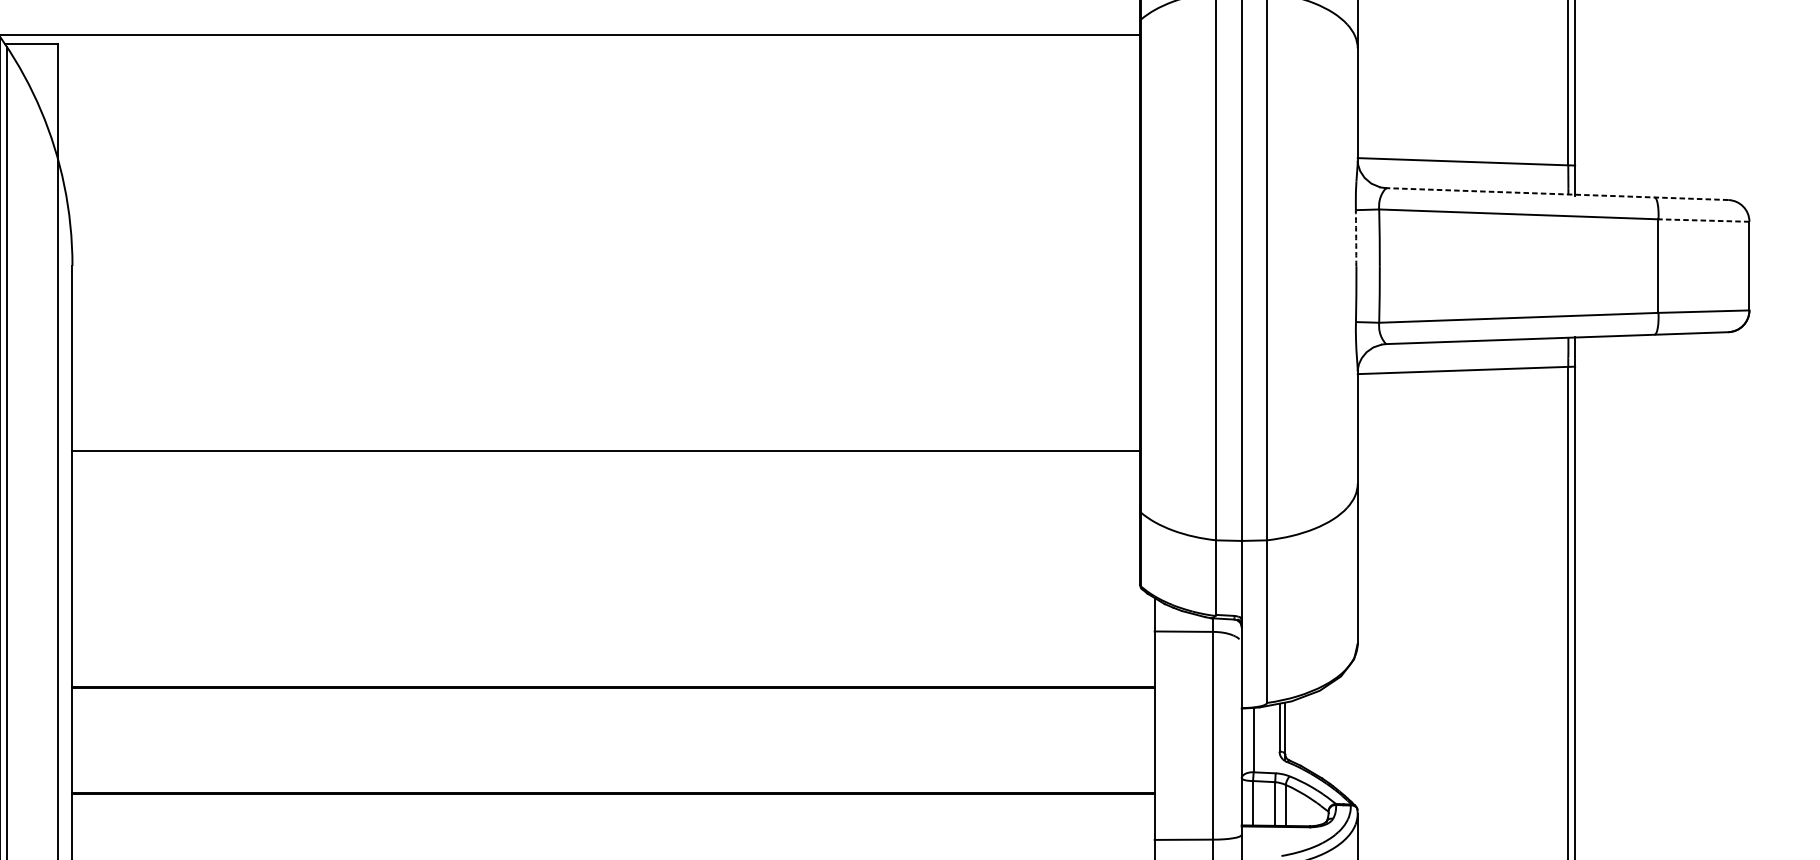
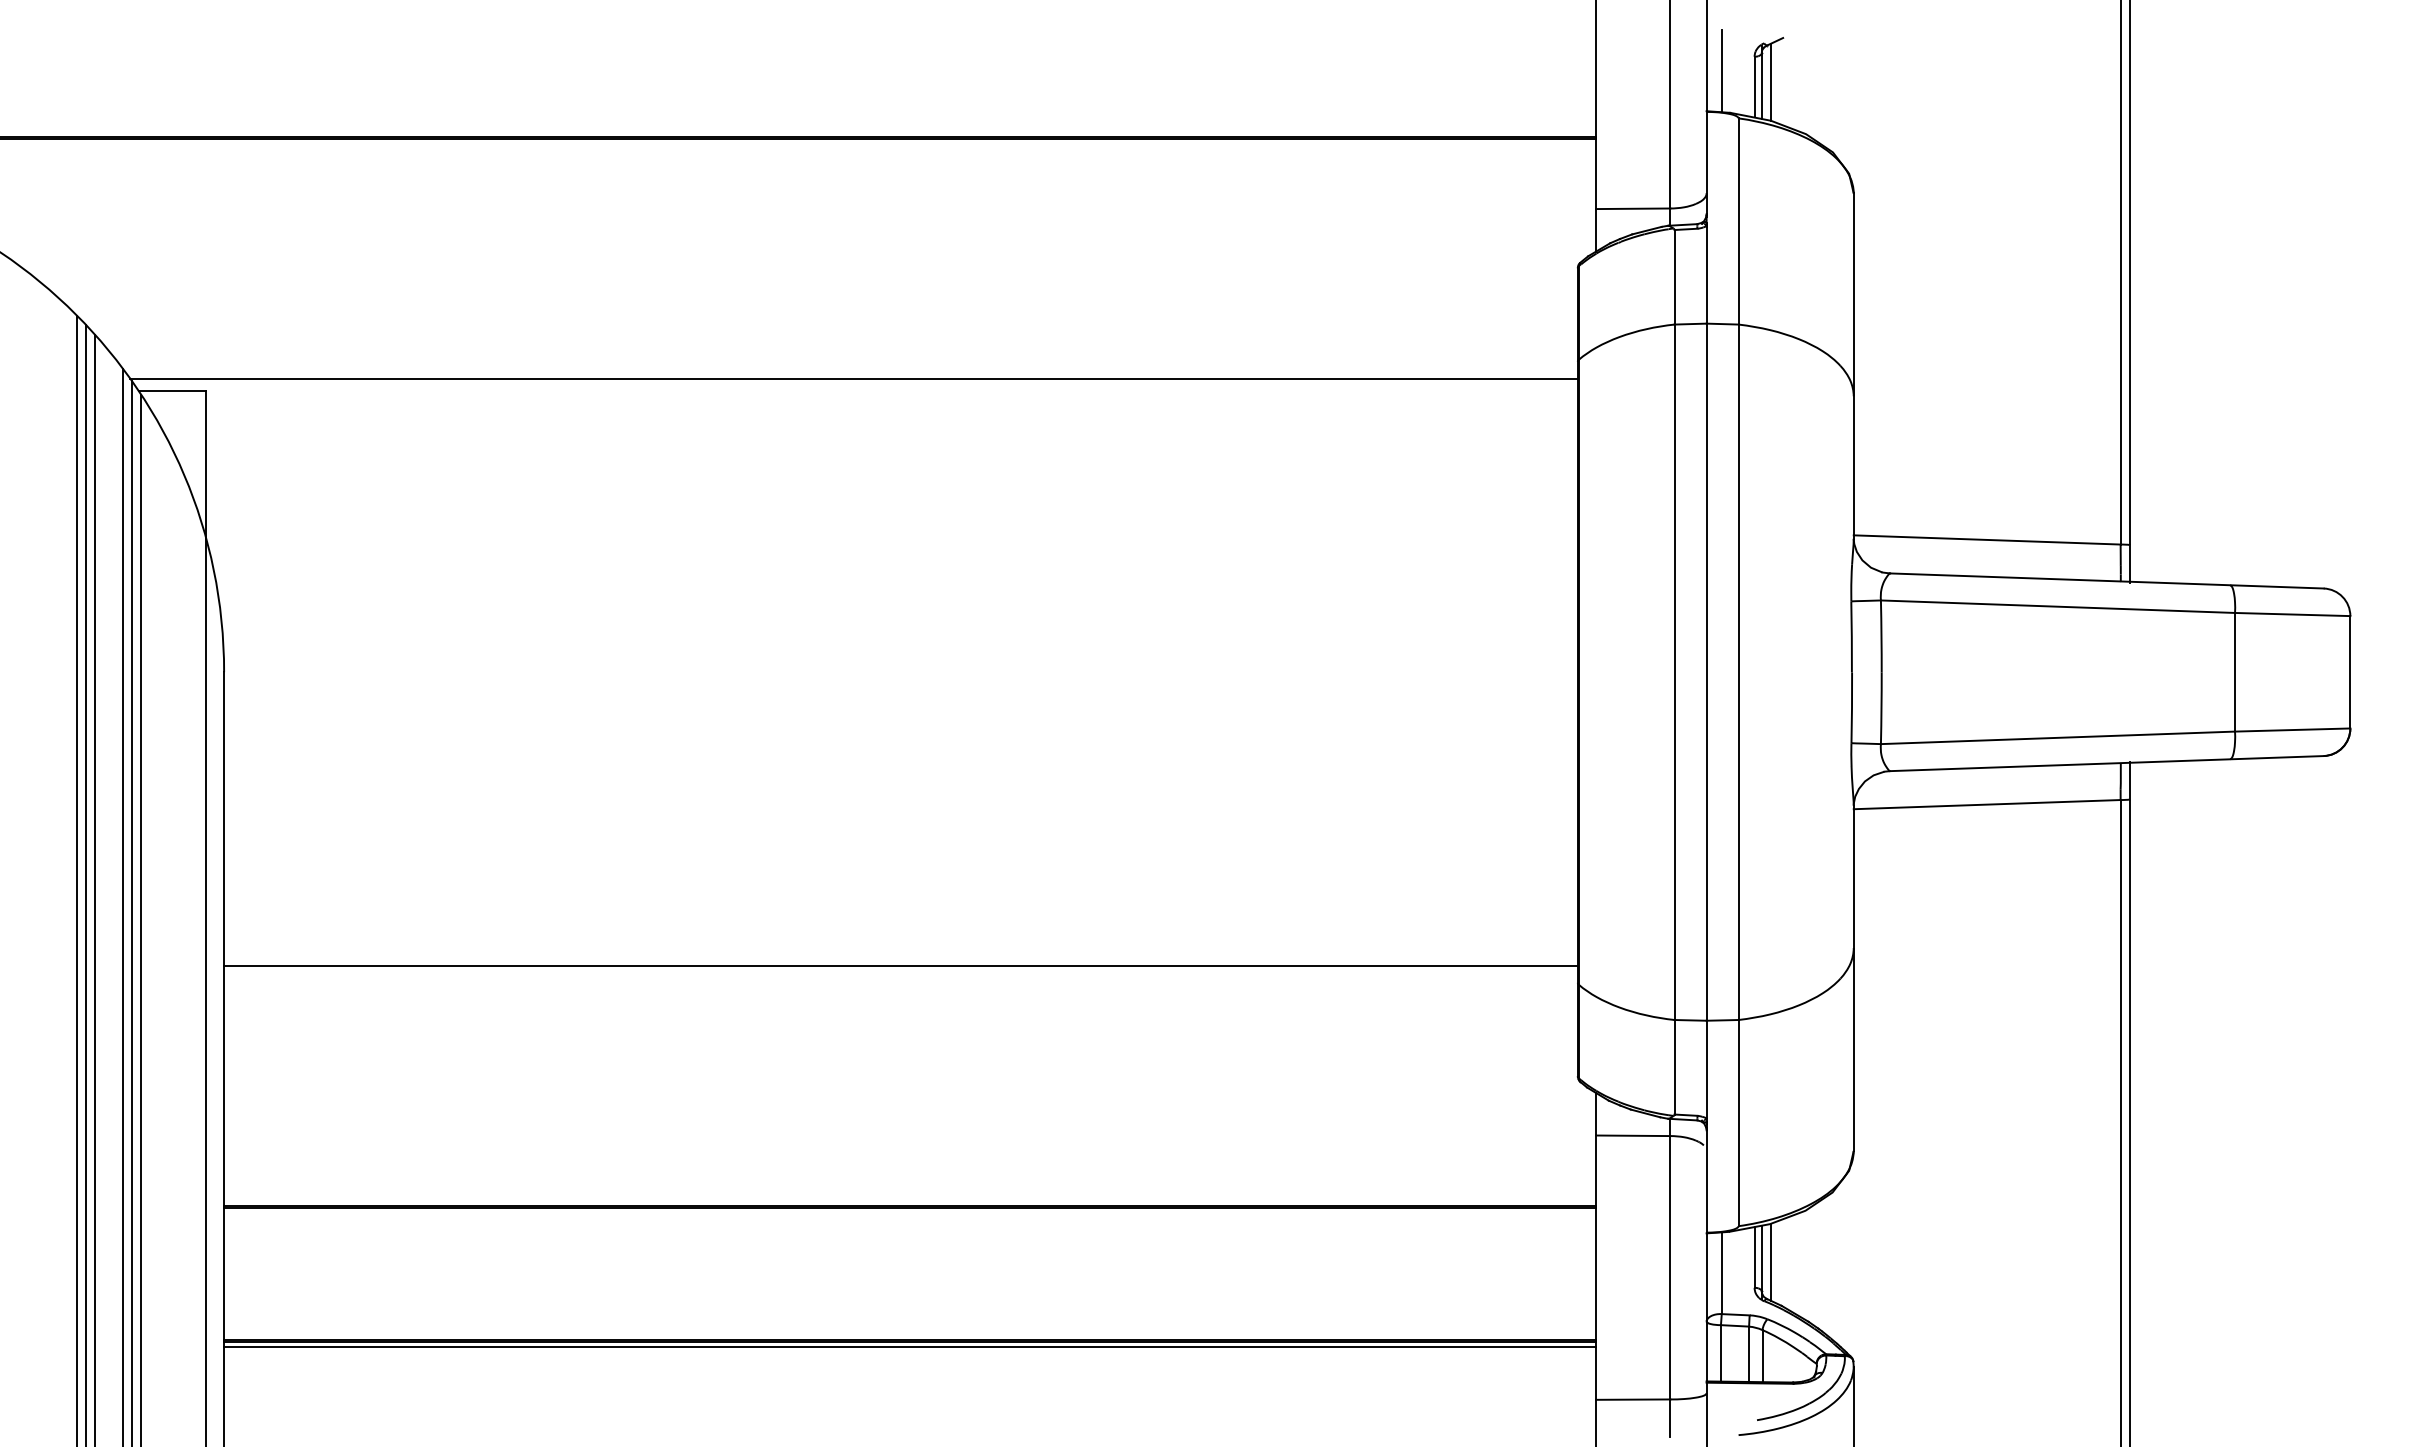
line: (1557, 193) -> (2106, 580), dashed -> solid
line: (1703, 220) -> (2292, 614), dashed -> solid
arc: (1355, 237) -> (1851, 636), dashed -> solid
line: (605, 450) -> (900, 965), moved
line: (1292, 730) -> (1770, 1261), added
line: (613, 798) -> (910, 1347), added

